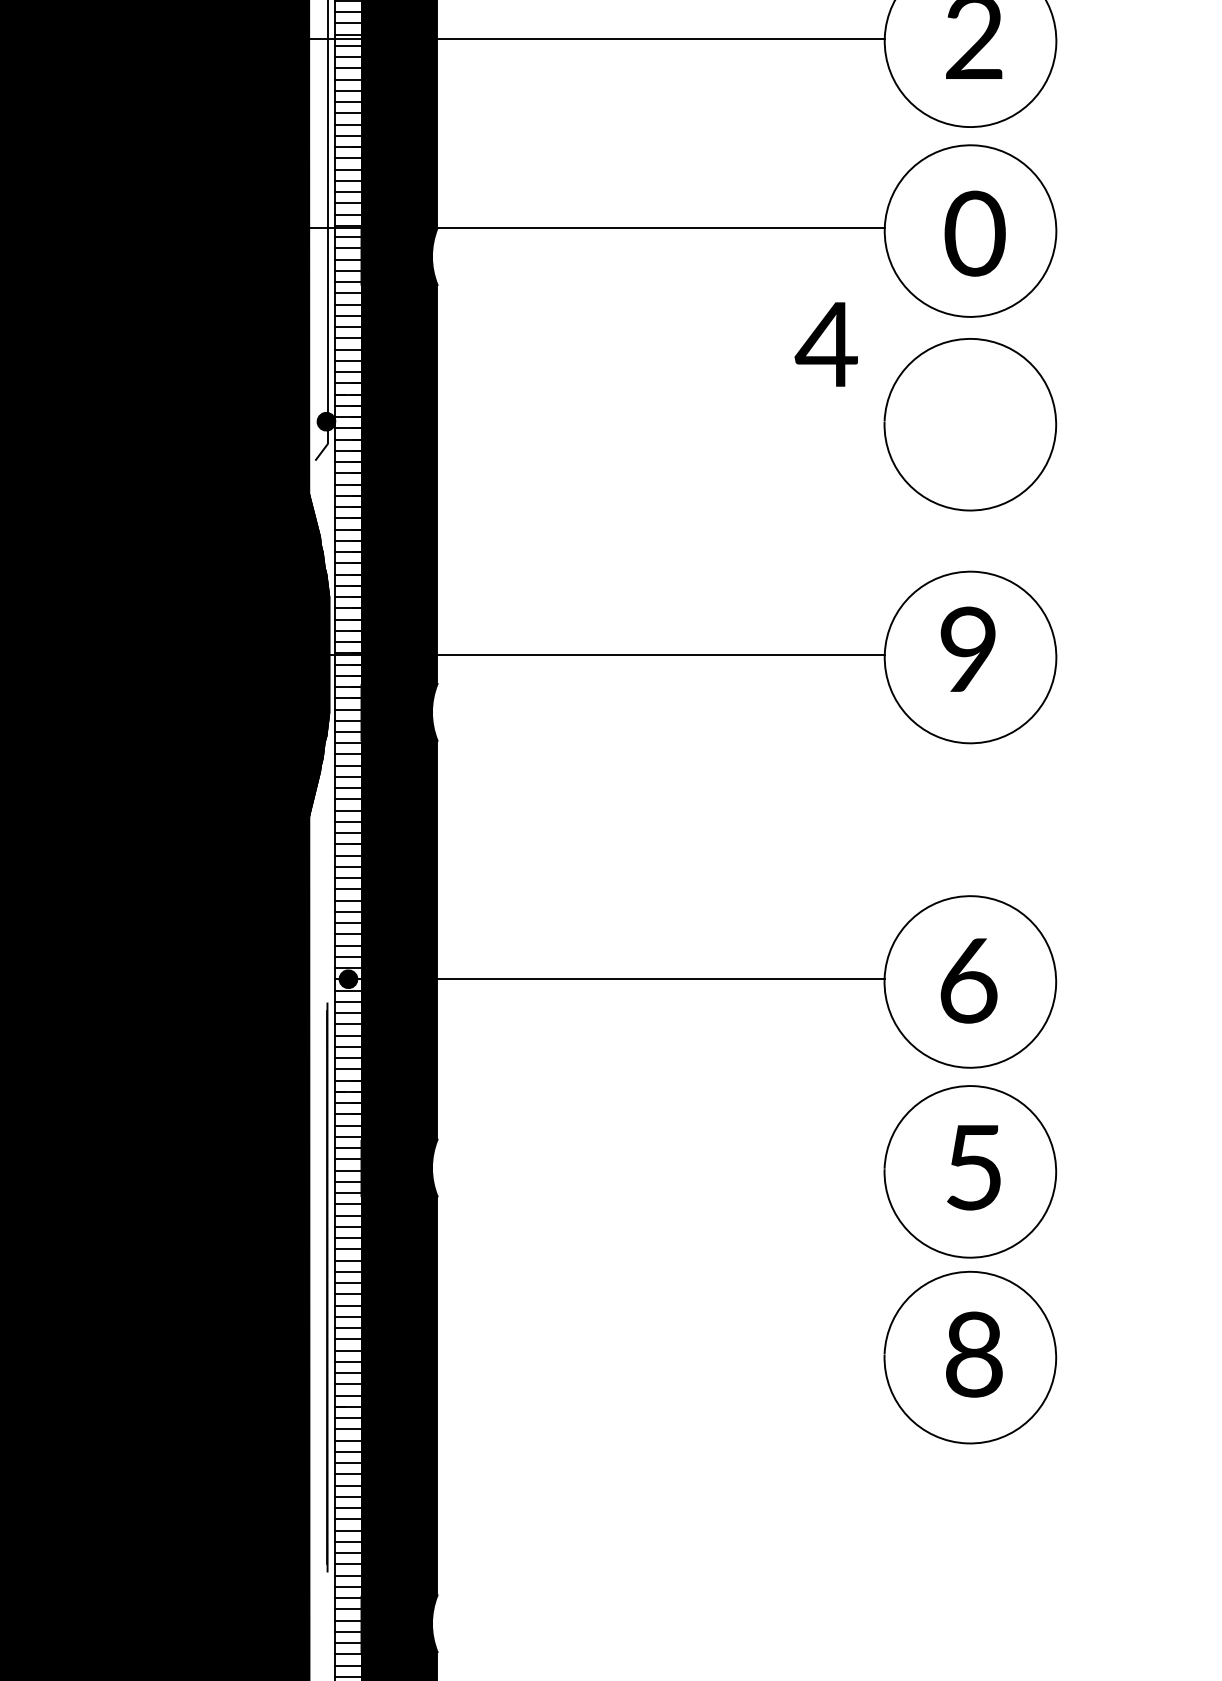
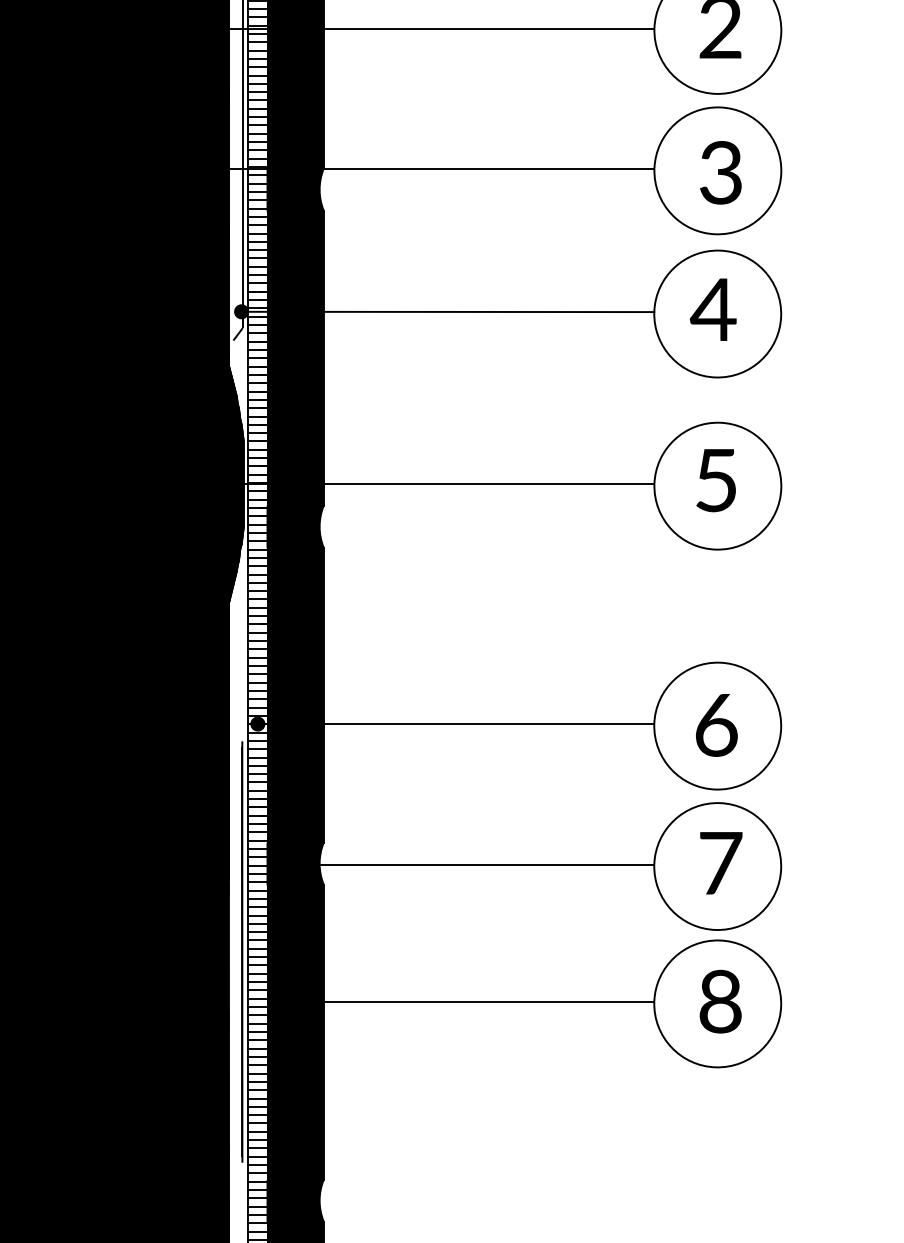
text: (974, 233) -> (720, 172), 0 -> 3
text: (825, 344) -> (712, 309), moved
line: (604, 421) -> (447, 311), added
text: (968, 649) -> (716, 480), 9 -> 5
text: (975, 1167) -> (721, 863), 5 -> 7
line: (640, 1169) -> (473, 864), added
line: (640, 1354) -> (473, 1001), added

